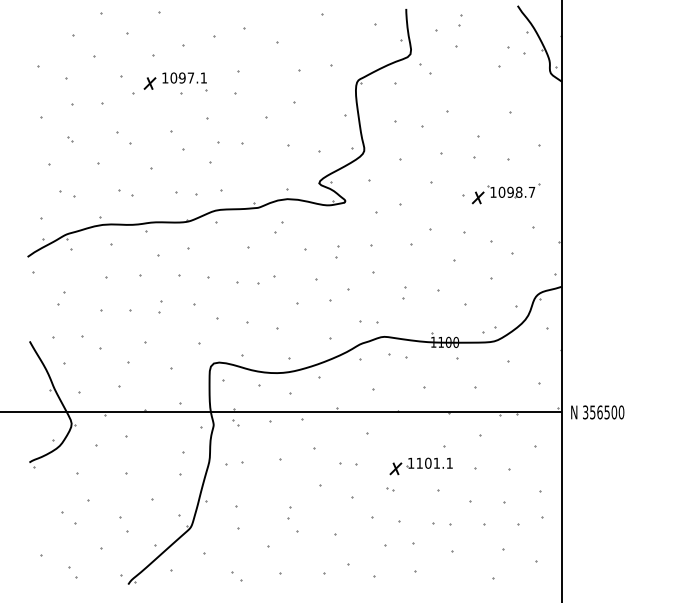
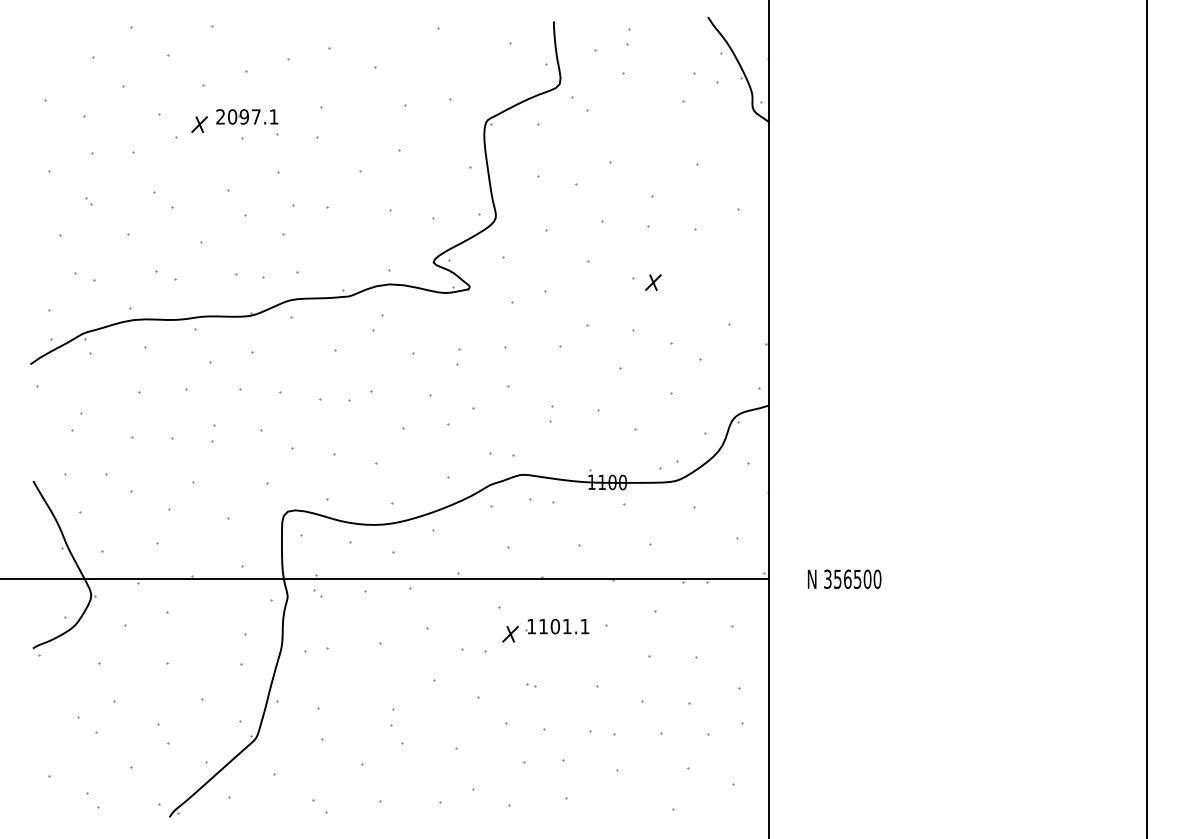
text: (165, 77) -> (220, 116), 1097.1 -> 2097.1
part: (513, 190) -> (702, 272), removed
text: (597, 411) -> (844, 578), moved
part: (421, 466) -> (545, 630), moved

